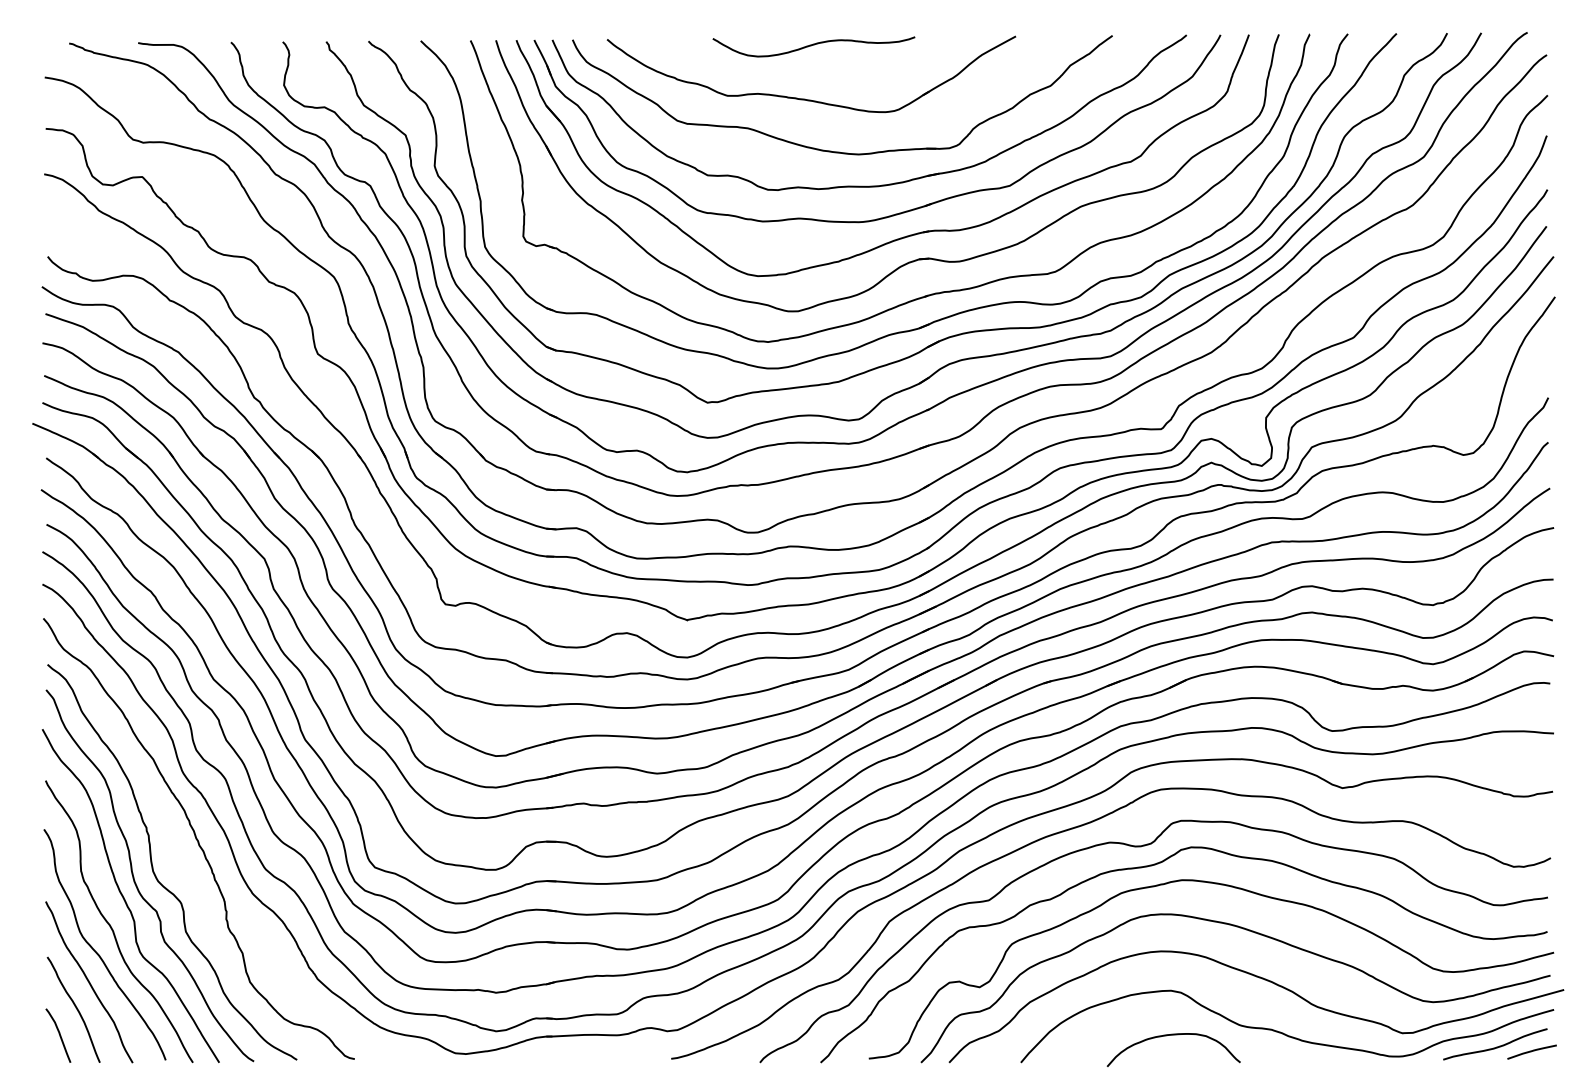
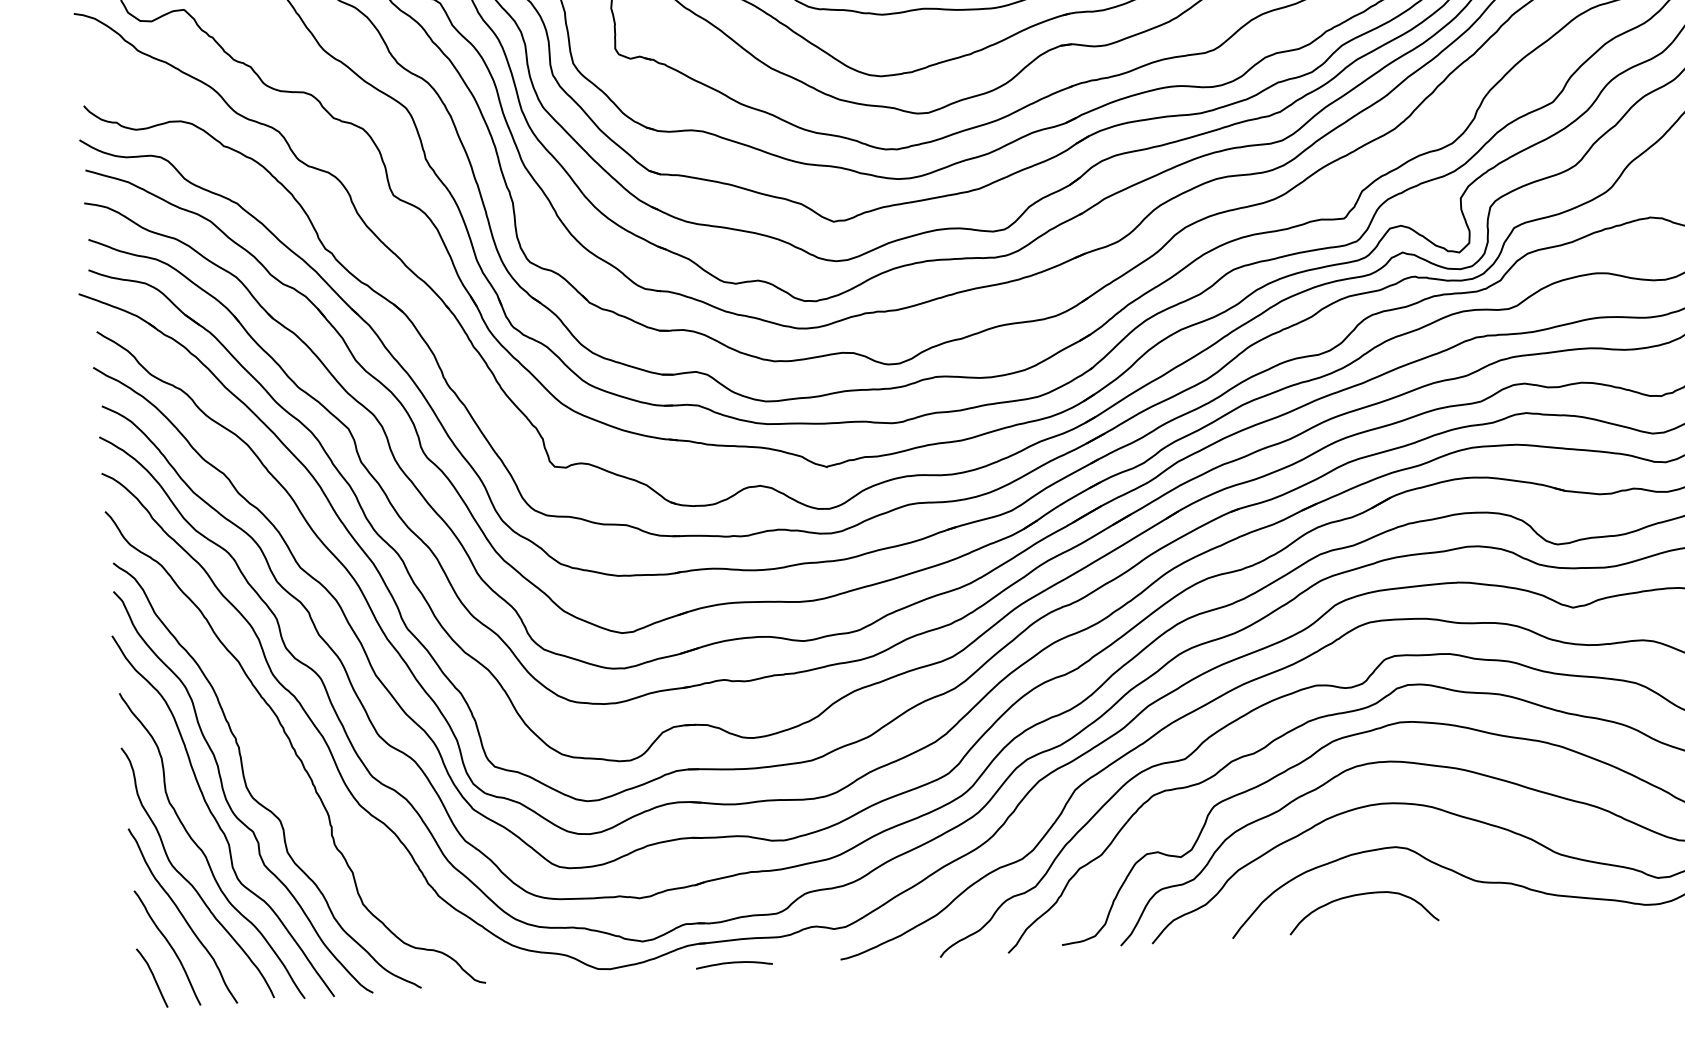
curve: (1173, 1035) -> (1362, 895), moved
curve: (576, 1056) -> (734, 963), added

